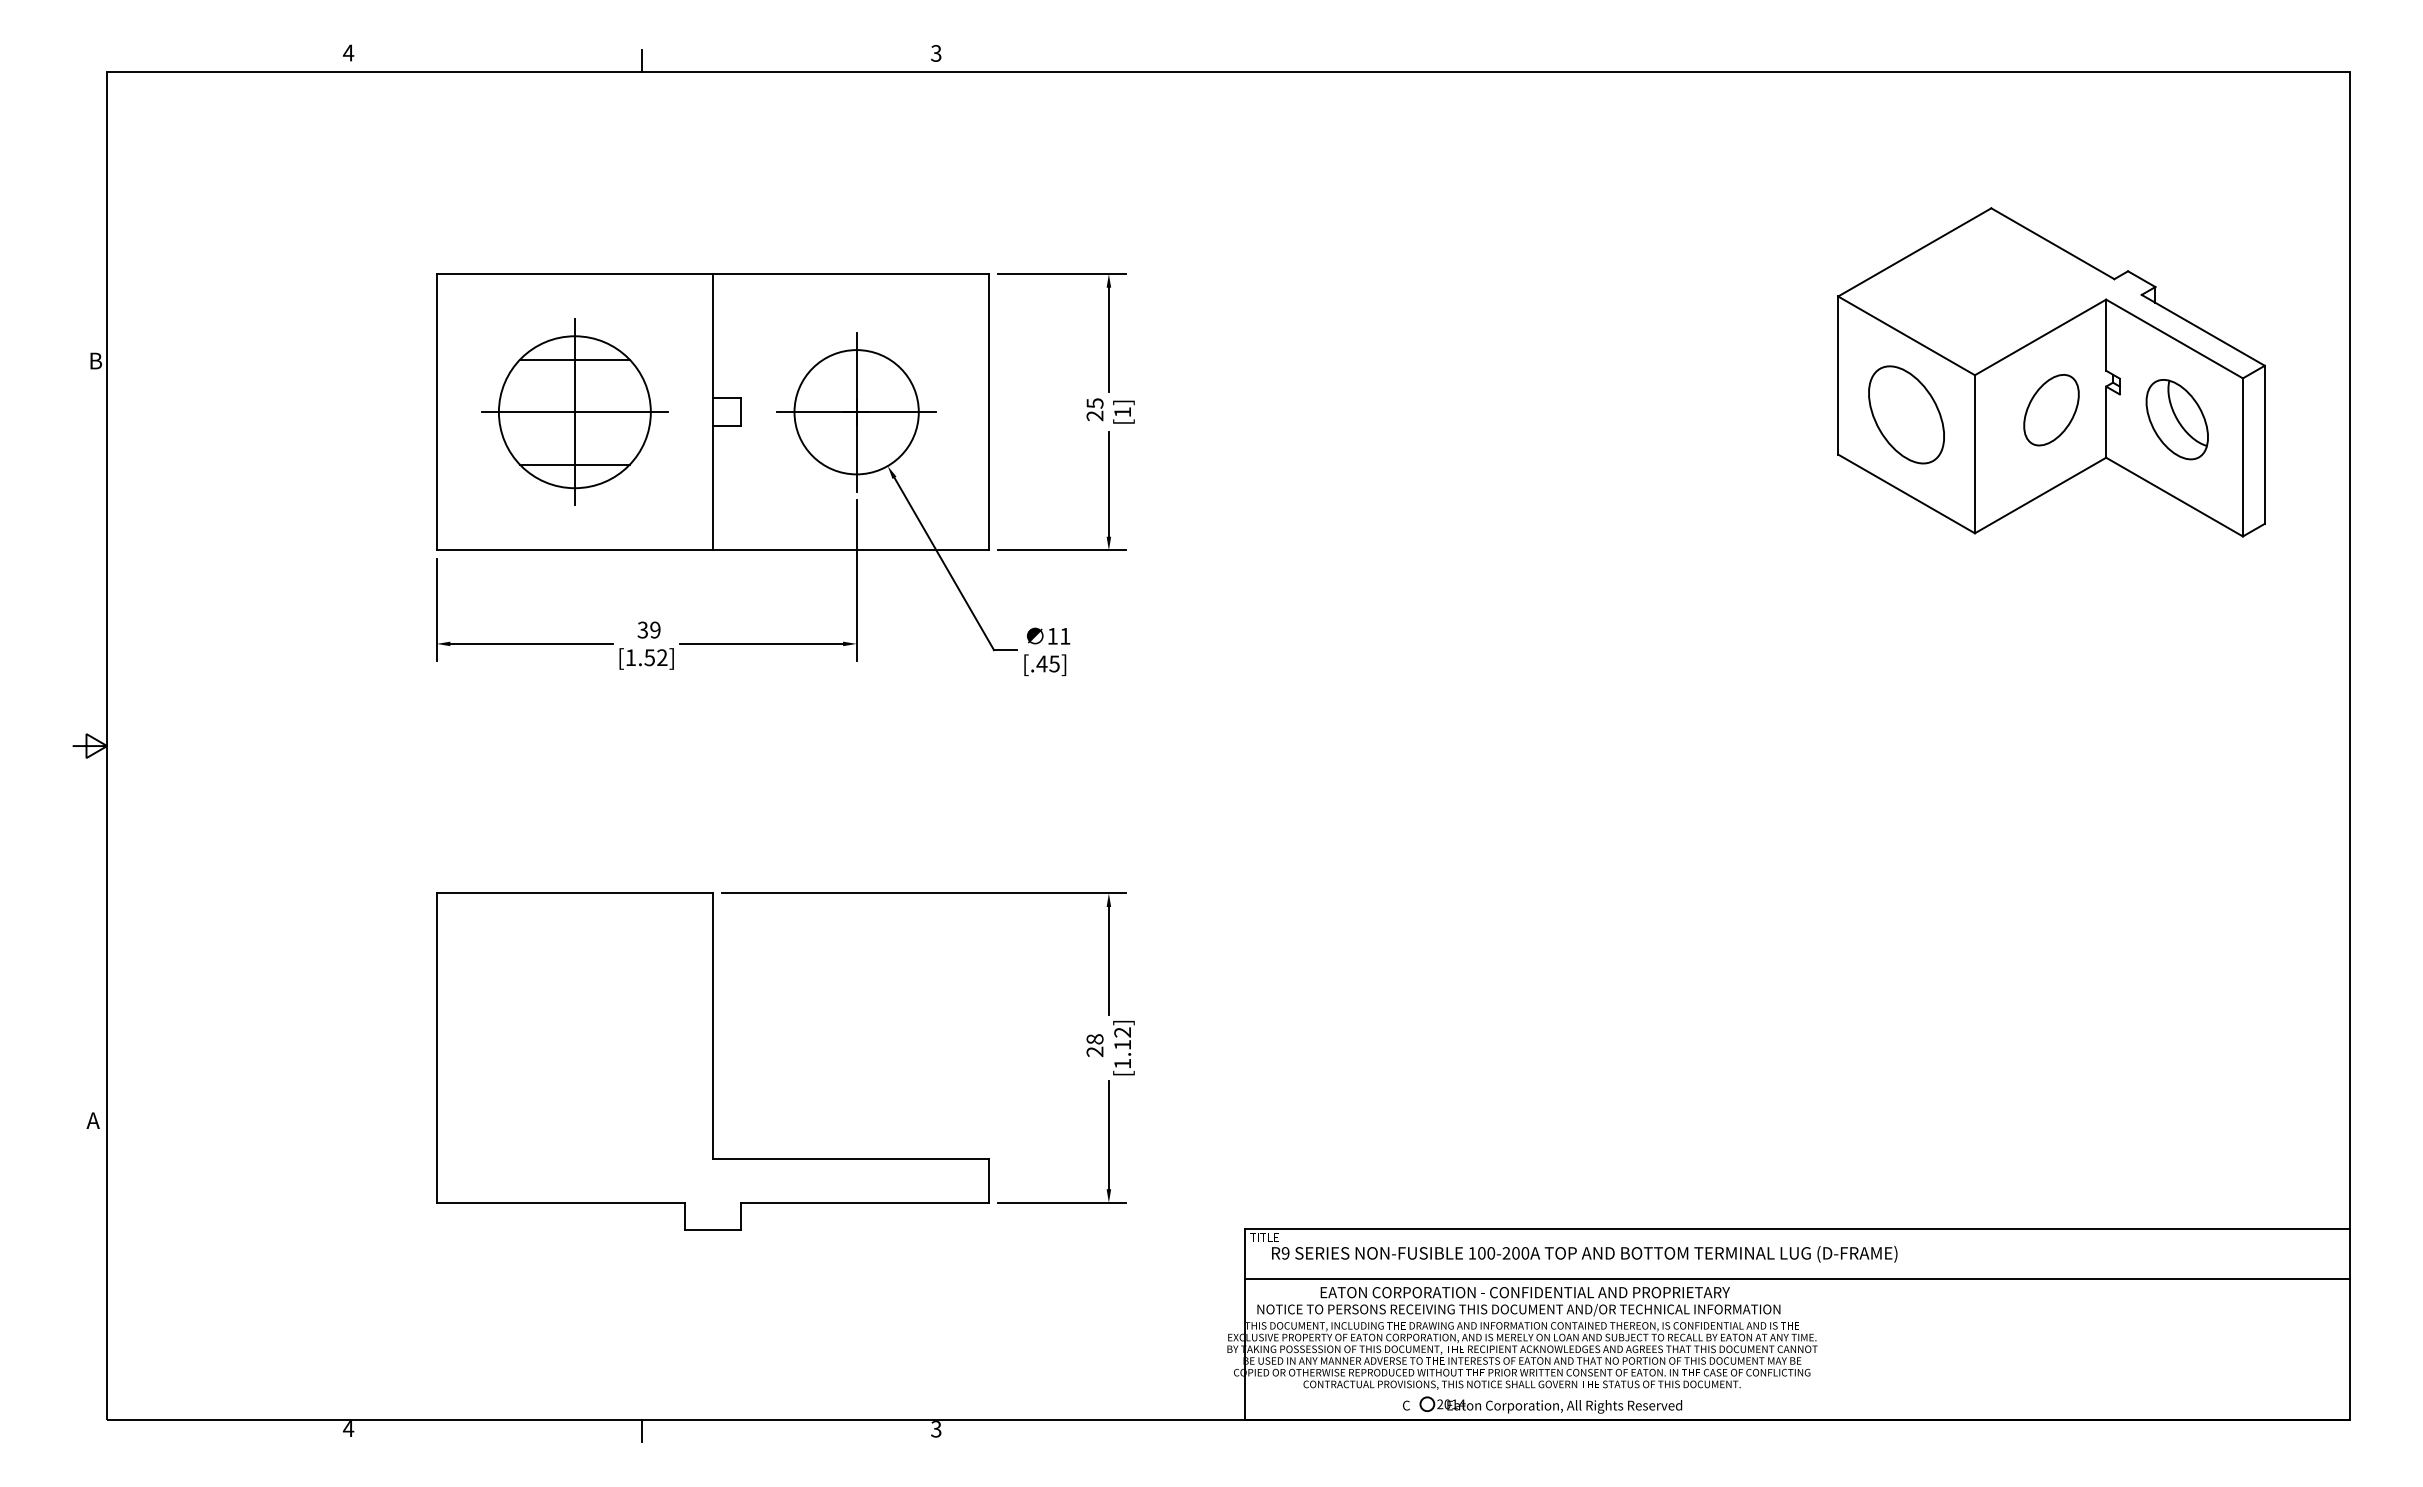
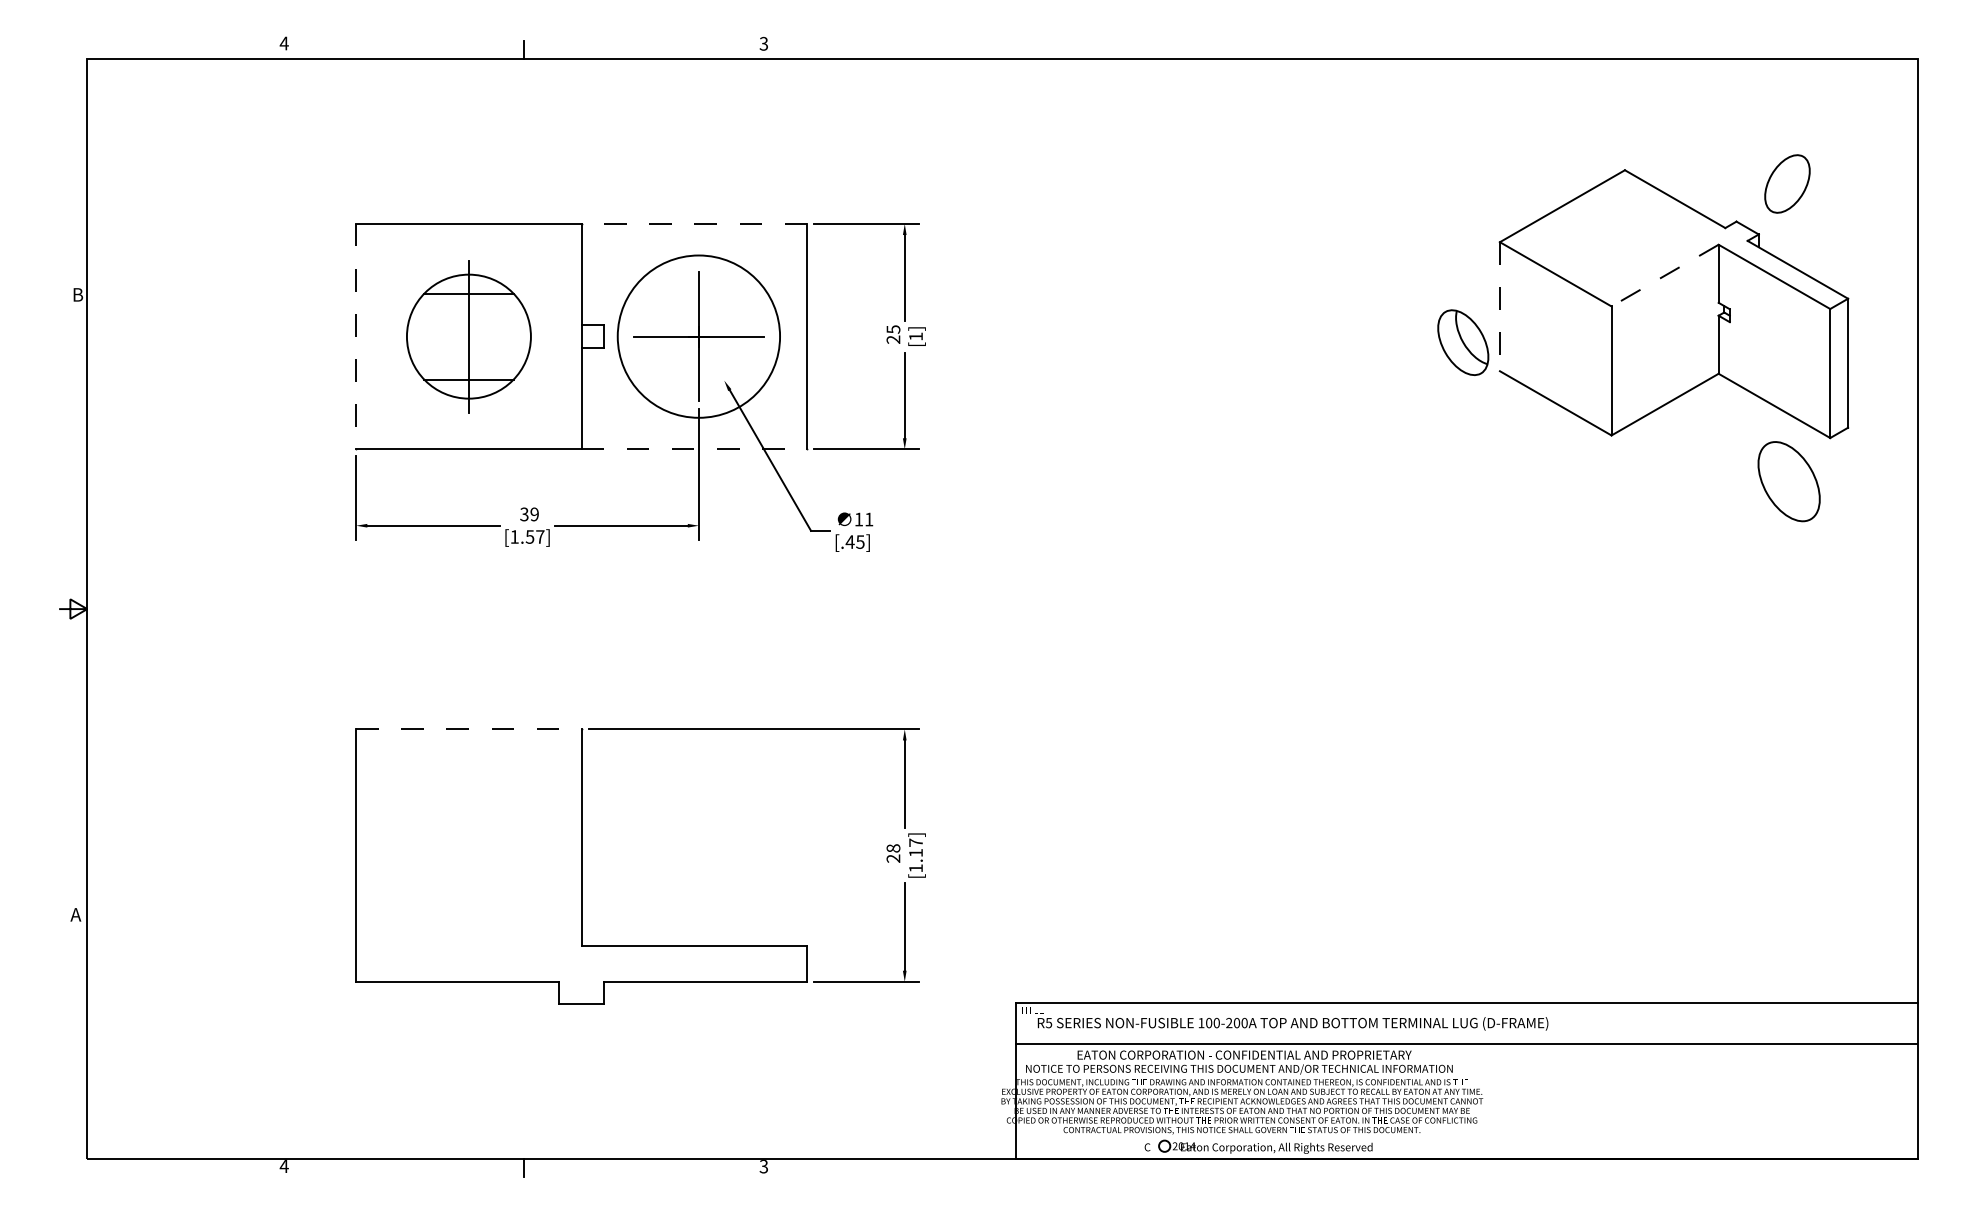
line: (850, 274) -> (693, 224), solid -> dashed
line: (2040, 337) -> (1665, 275), solid -> dashed
line: (1838, 376) -> (1500, 307), solid -> dashed
part: (2051, 410) -> (1787, 184), moved
line: (436, 412) -> (356, 336), solid -> dashed
line: (574, 412) -> (468, 336), removed
circle: (856, 412) -> (698, 336), size x1.6
part: (1906, 414) -> (1789, 481), moved
part: (2176, 419) -> (1462, 342), moved
line: (851, 550) -> (694, 449), solid -> dashed
text: (662, 657) -> (540, 536), [1.52] -> [1.57]
line: (575, 893) -> (469, 729), solid -> dashed
text: (1122, 1032) -> (915, 842), [1.12] -> [1.17]
text: (1285, 1253) -> (1048, 1023), R9 -> R5

